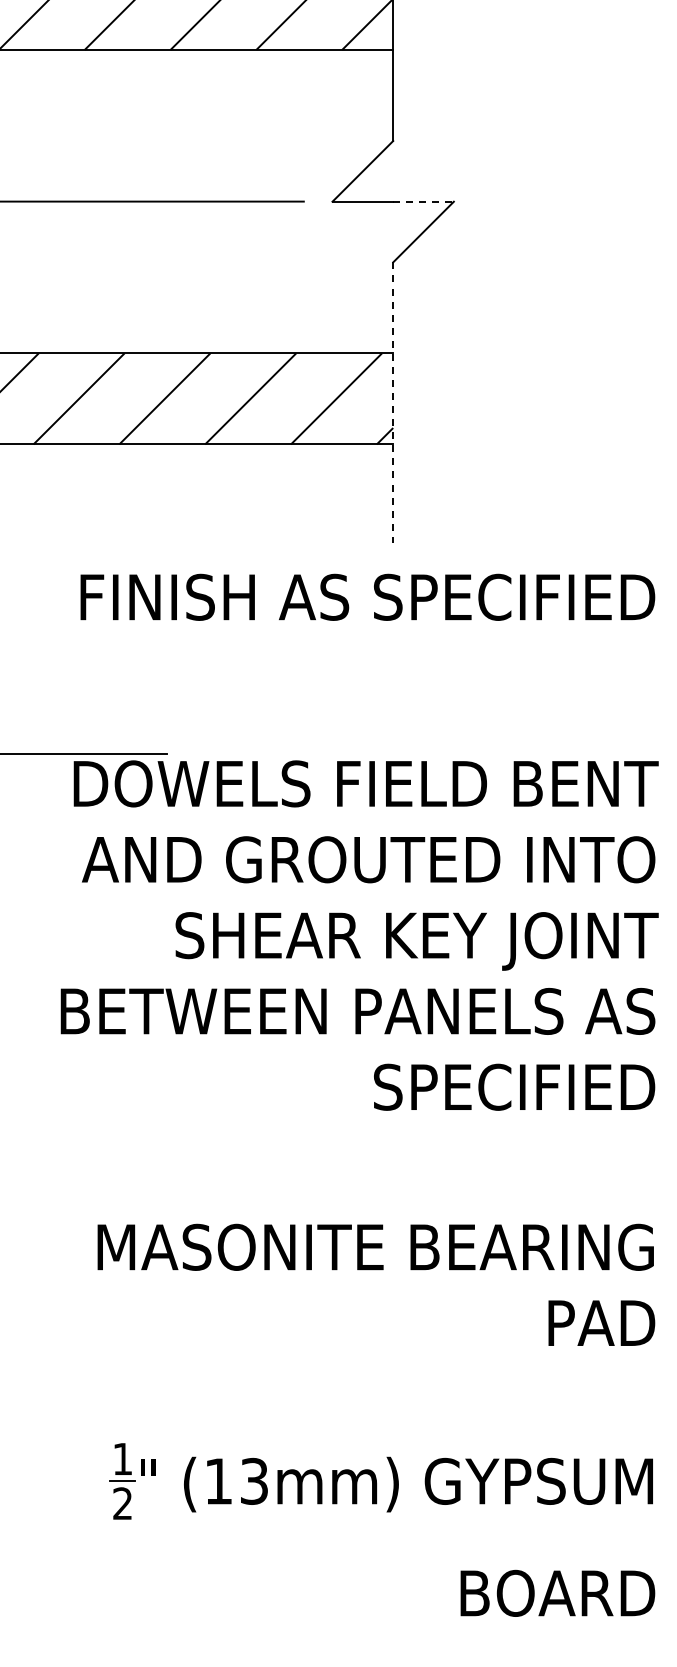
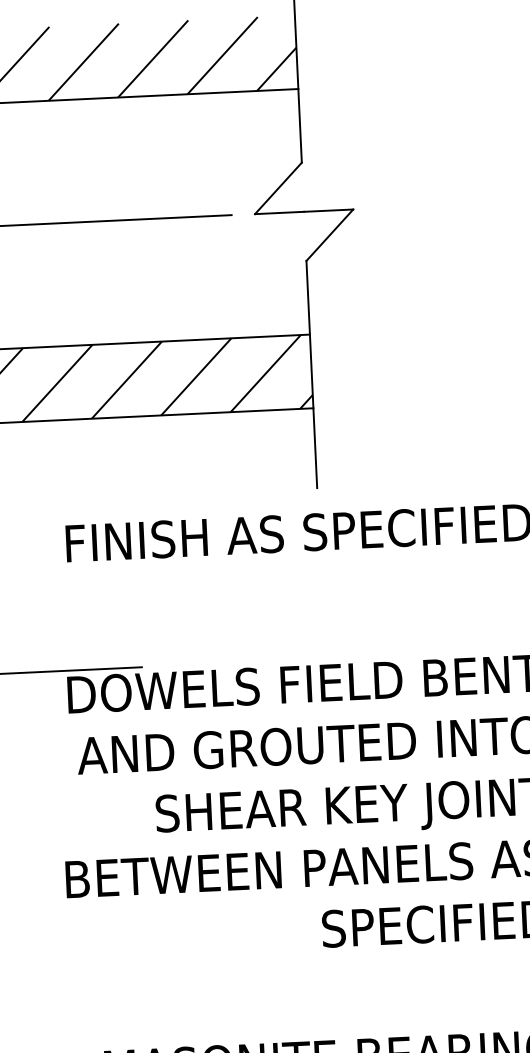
line: (424, 201) -> (329, 210), dashed -> solid
line: (393, 403) -> (312, 375), dashed -> solid

